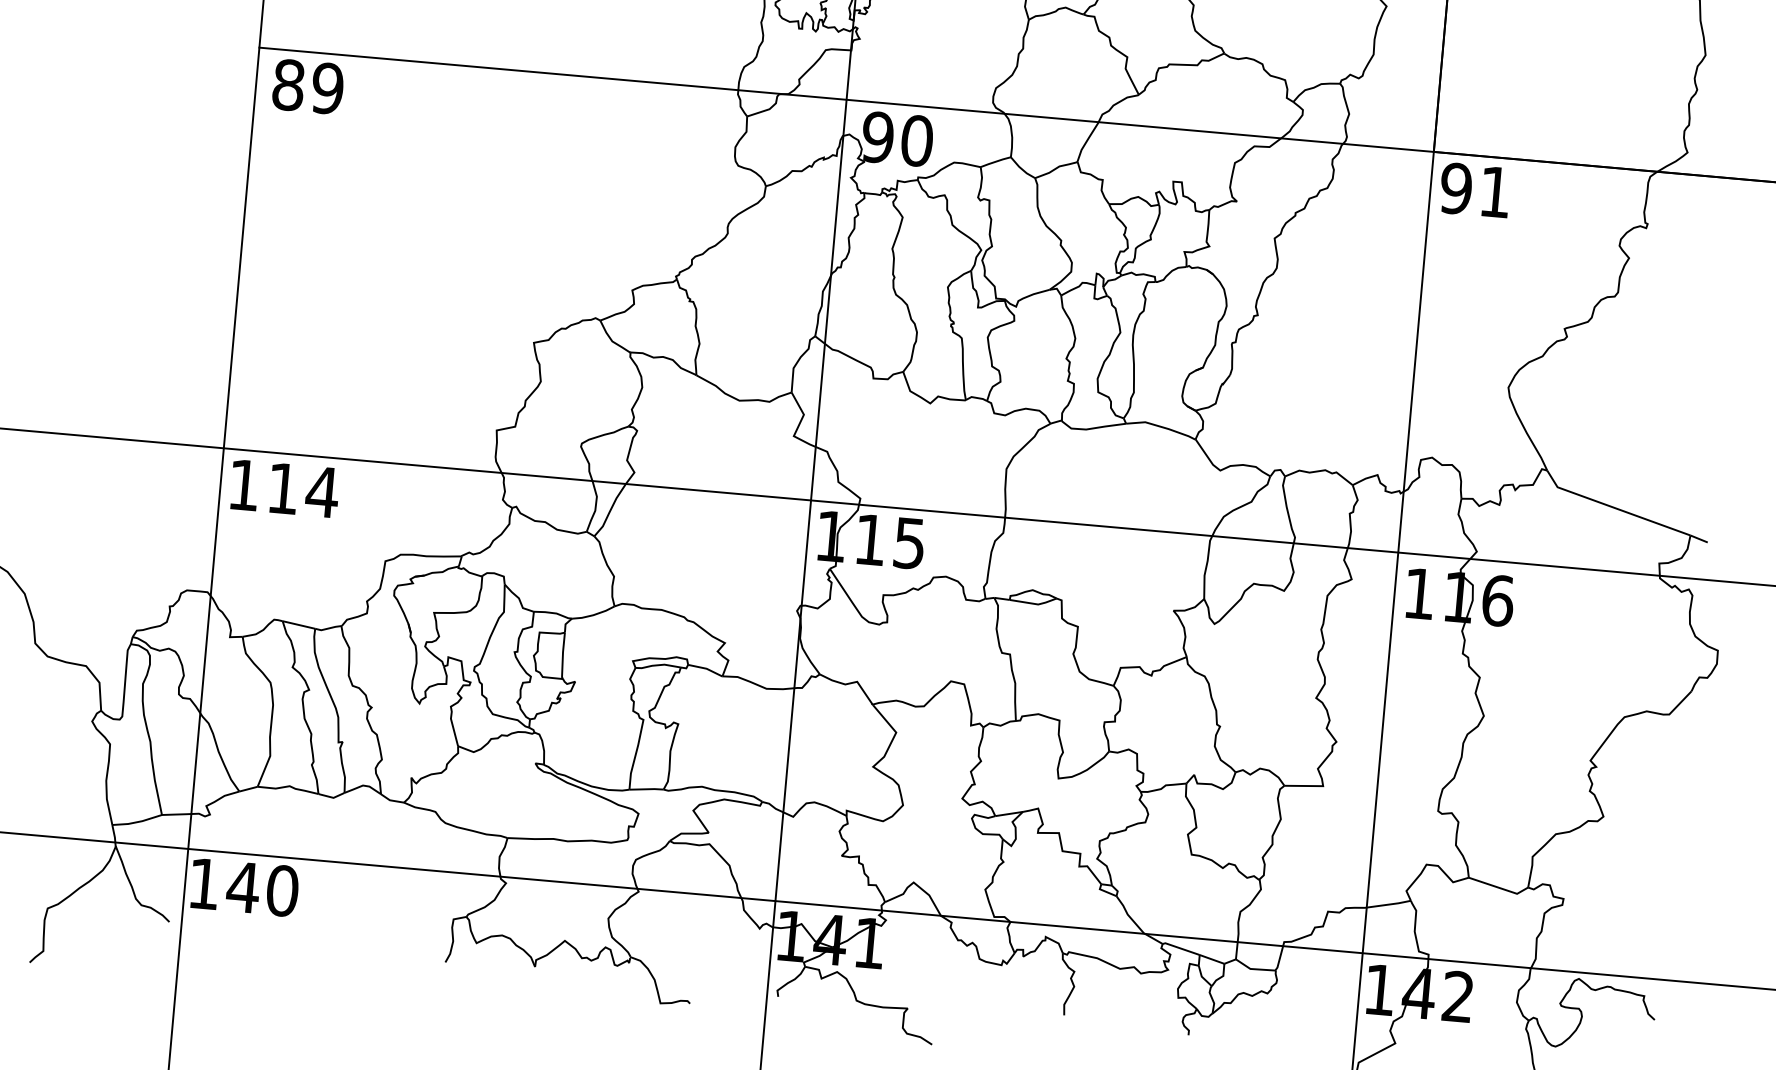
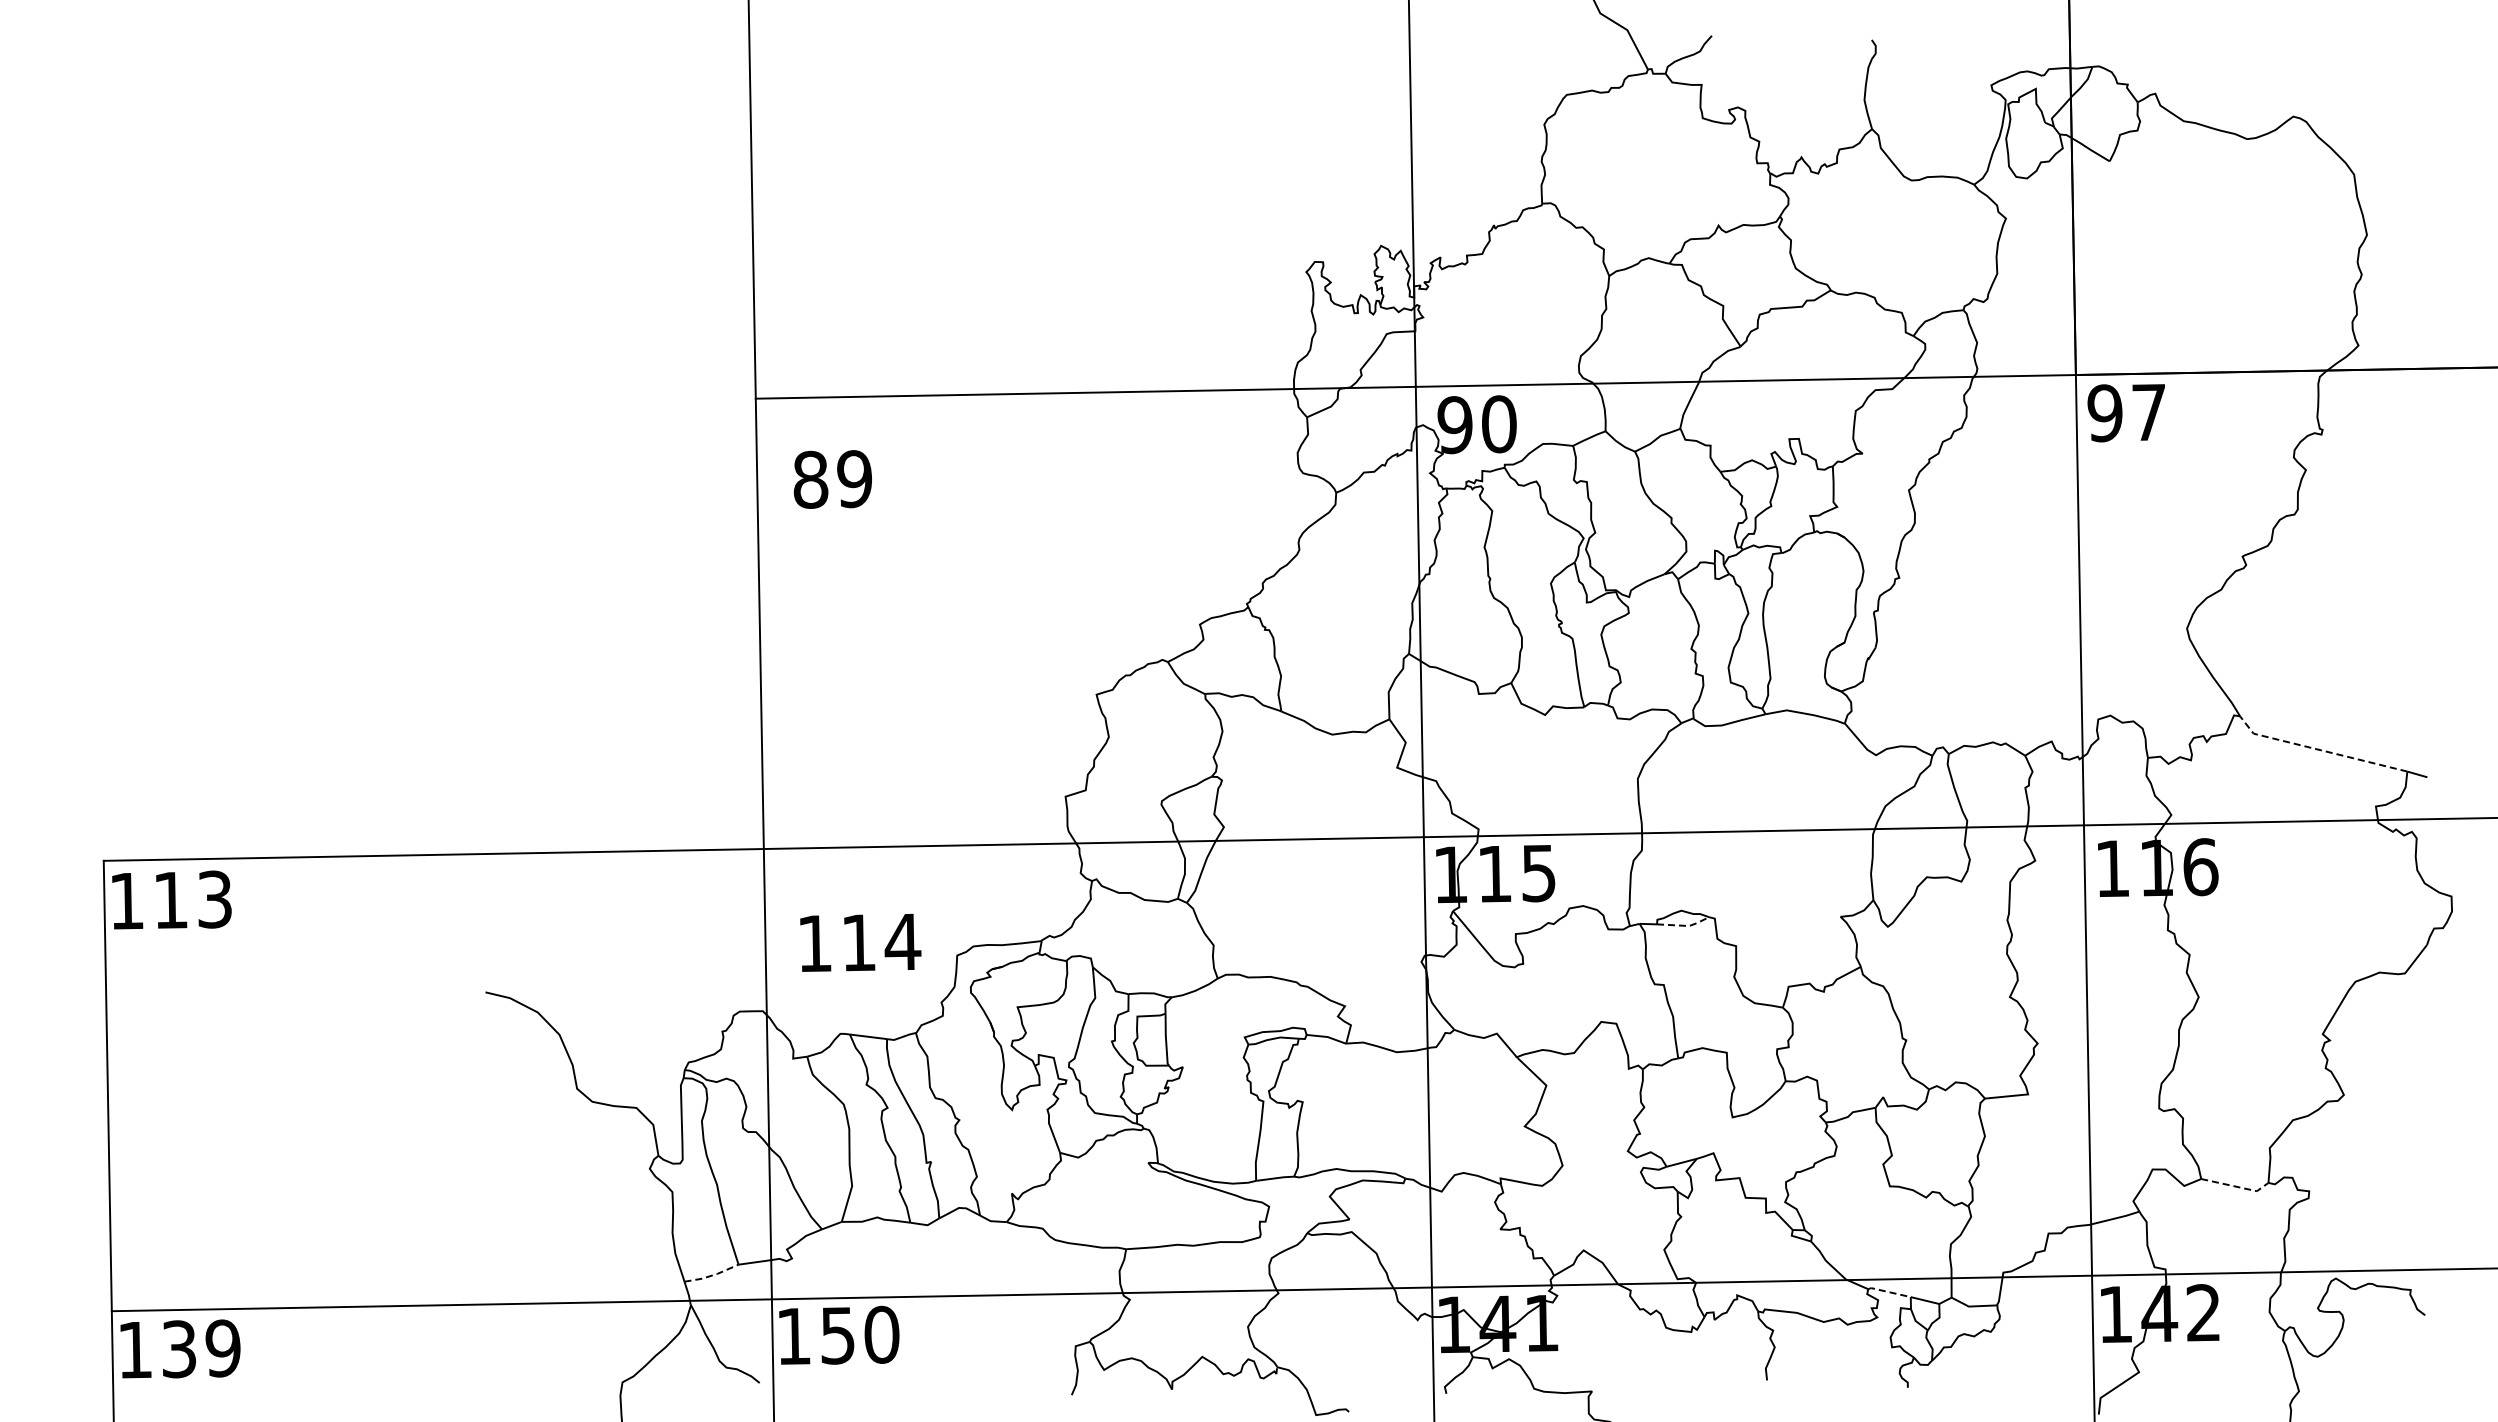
text: (307, 86) -> (832, 479), moved
text: (1494, 192) -> (2148, 412), 91 -> 97
text: (284, 488) -> (860, 942), moved
line: (1614, 507) -> (2319, 749), solid -> dashed
line: (1034, 603) -> (1685, 925), solid -> dashed
line: (137, 822) -> (712, 1275), solid -> dashed
text: (243, 887) -> (837, 1335), 140 -> 150
line: (1499, 887) -> (2236, 1186), solid -> dashed
line: (1180, 948) -> (1888, 1292), solid -> dashed

